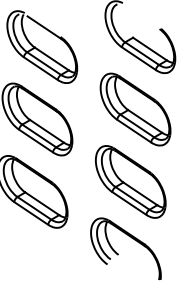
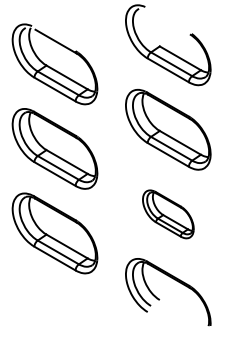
part: (130, 182) -> (168, 214), size x0.6

